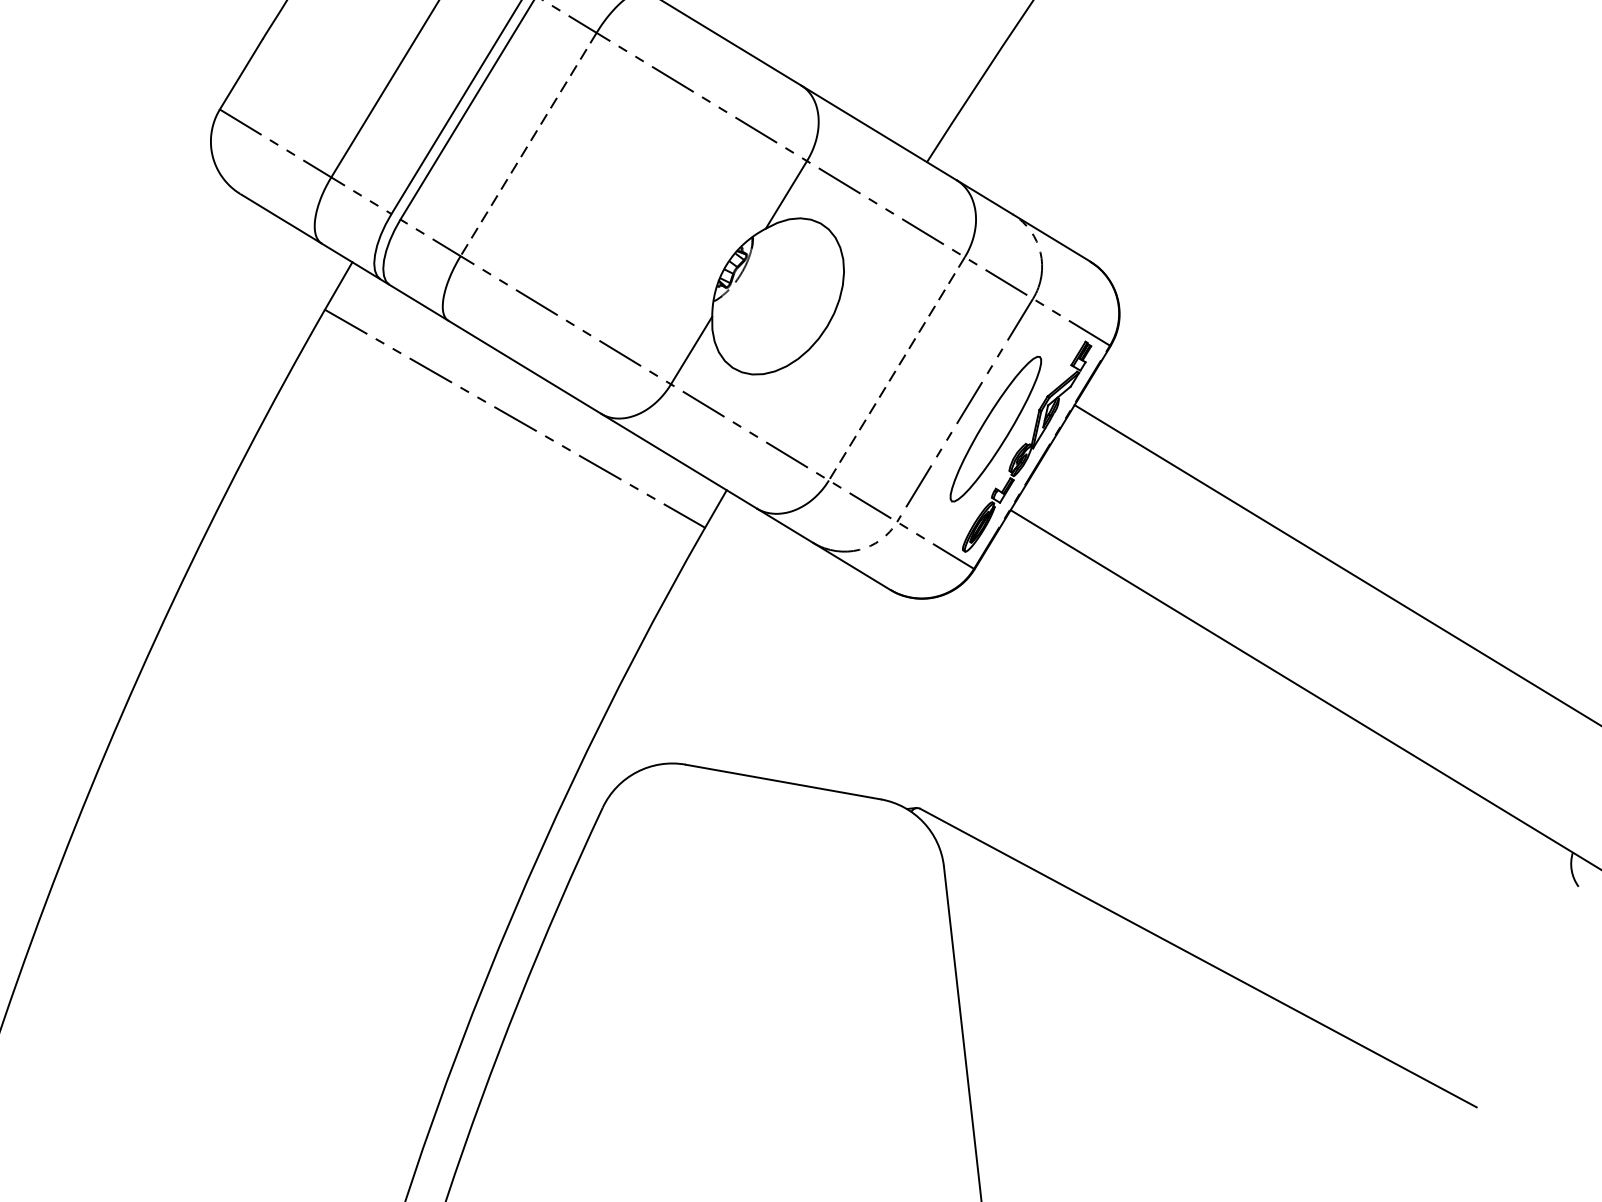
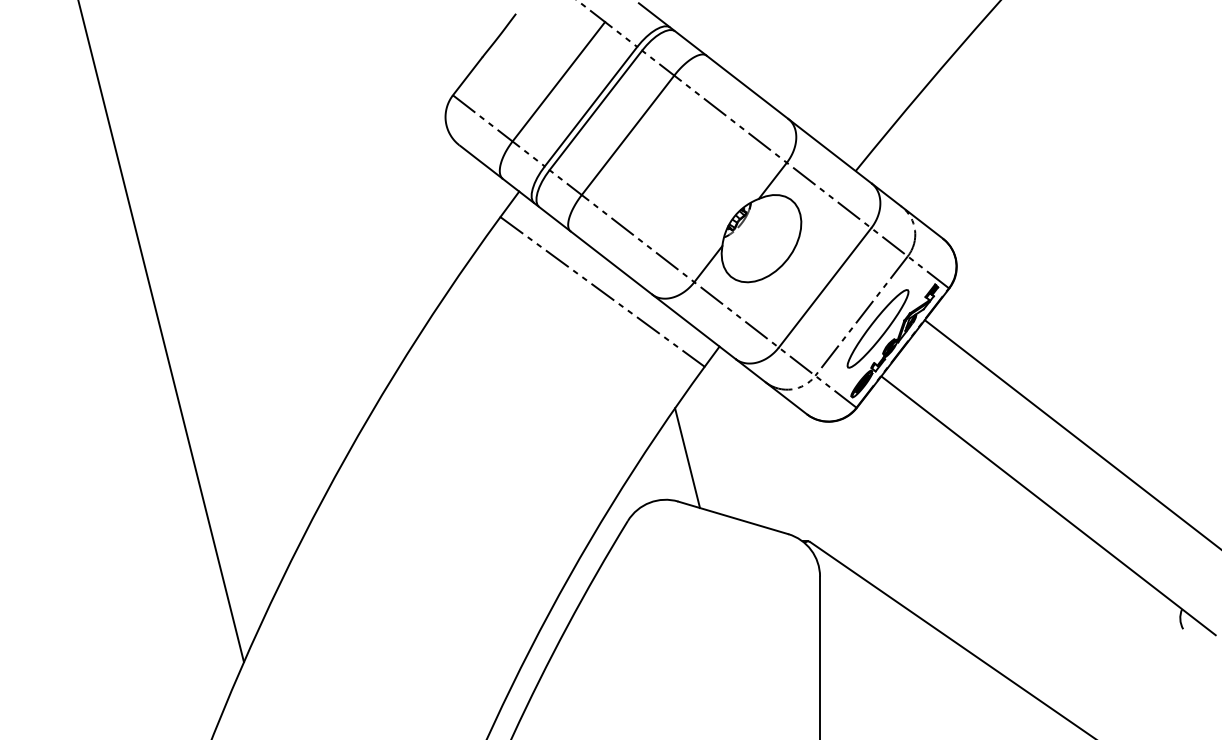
line: (529, 144) -> (628, 135), dashed -> solid
line: (897, 368) -> (825, 287), dashed -> solid
line: (693, 688) -> (687, 458), added

